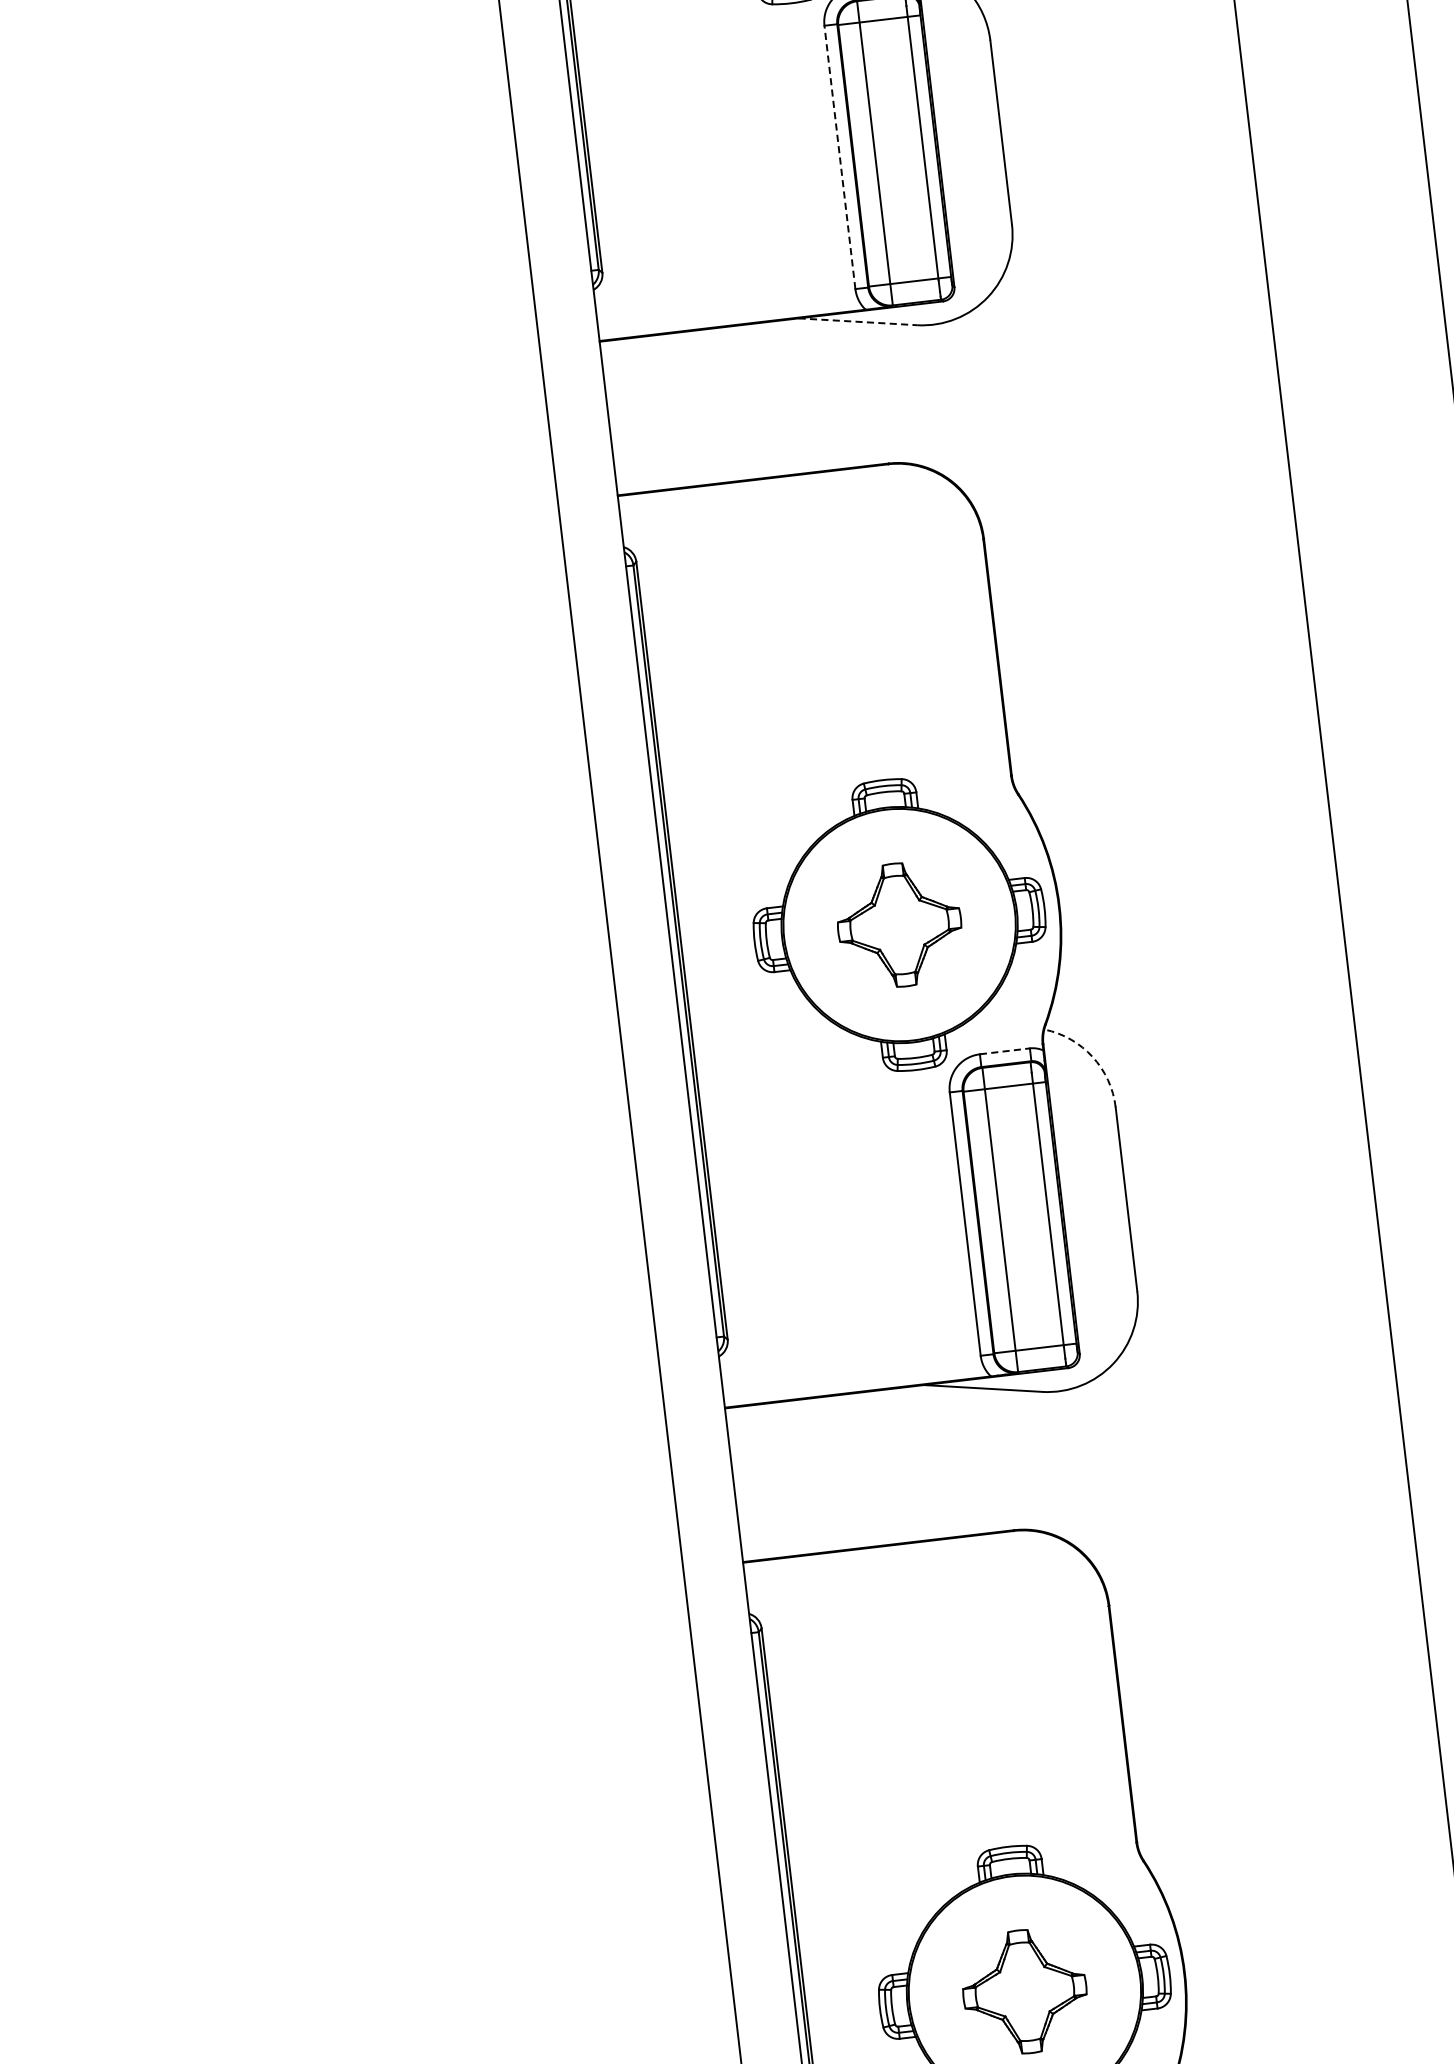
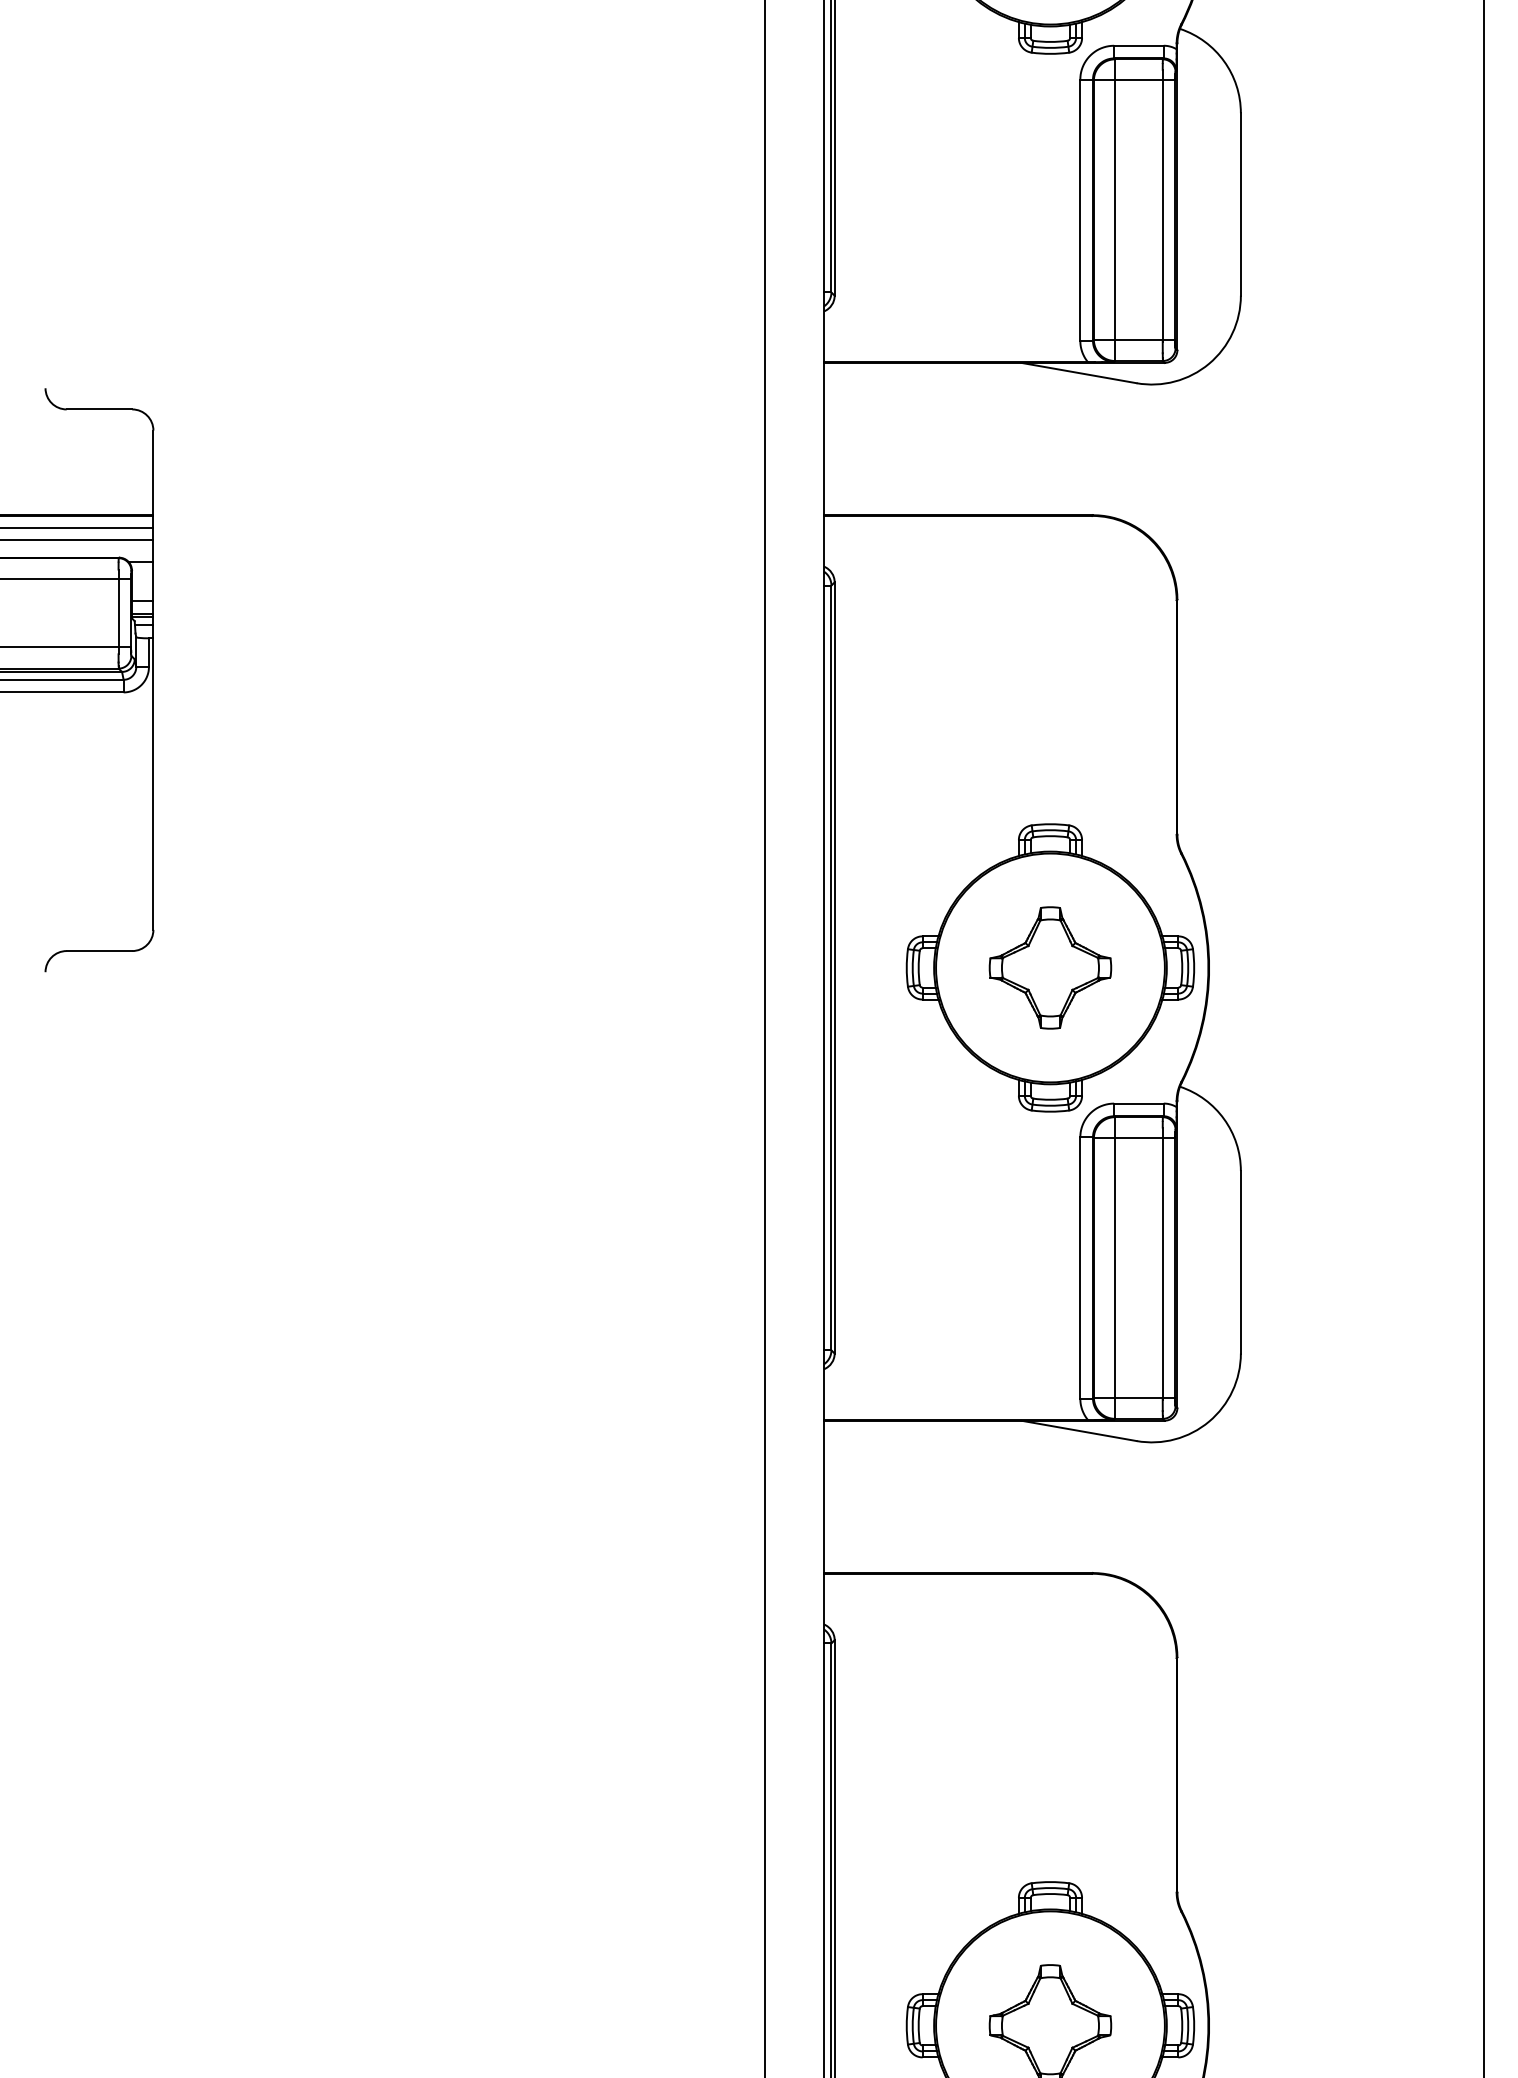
line: (840, 157) -> (1080, 210), dashed -> solid
line: (858, 322) -> (1079, 373), dashed -> solid
line: (1004, 1051) -> (1138, 1103), dashed -> solid
arc: (1093, 1057) -> (1224, 1119), dashed -> solid

